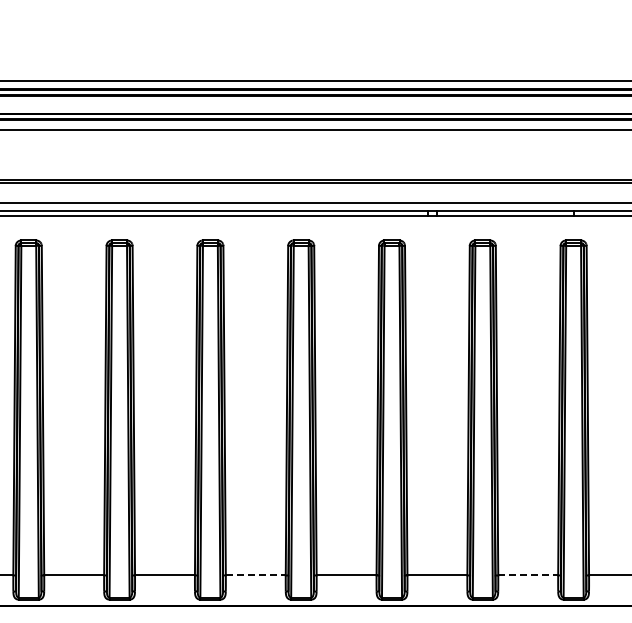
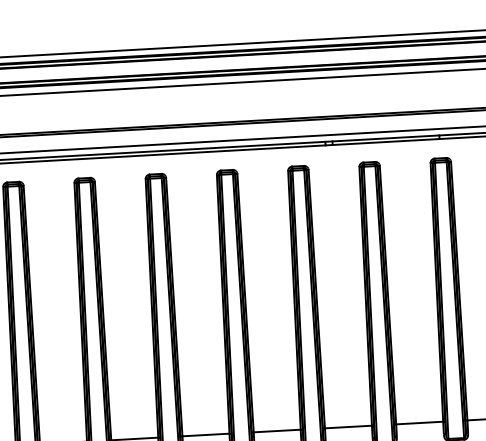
line: (255, 575) -> (205, 435), dashed -> solid
line: (528, 575) -> (419, 423), dashed -> solid

